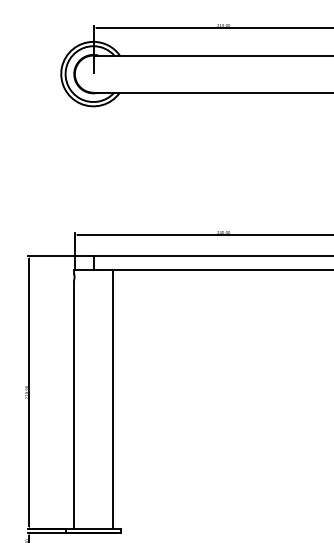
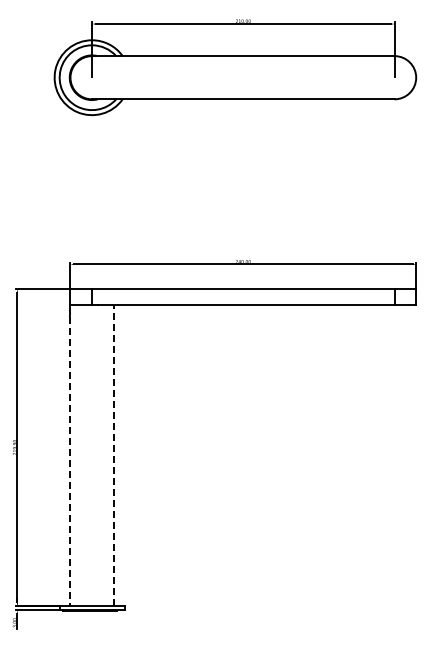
line: (112, 399) -> (114, 455), solid -> dashed
line: (74, 404) -> (69, 461), solid -> dashed

